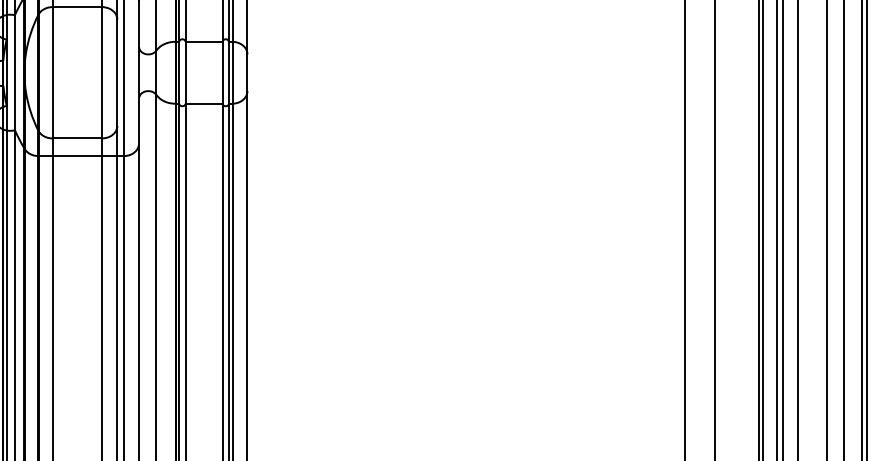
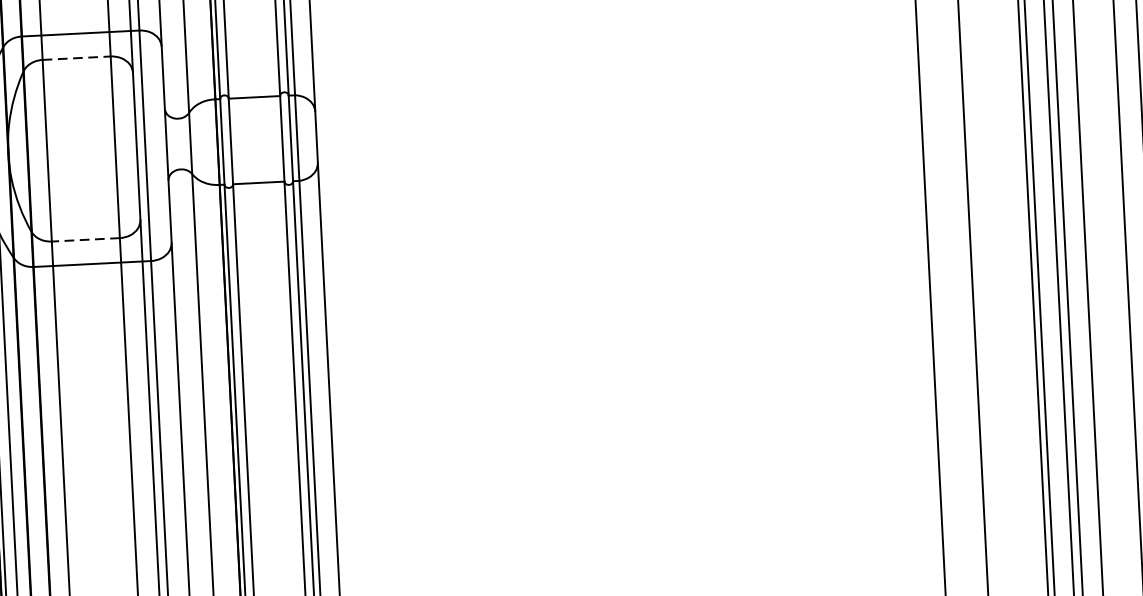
line: (77, 7) -> (76, 58), solid -> dashed
line: (77, 138) -> (86, 239), solid -> dashed

